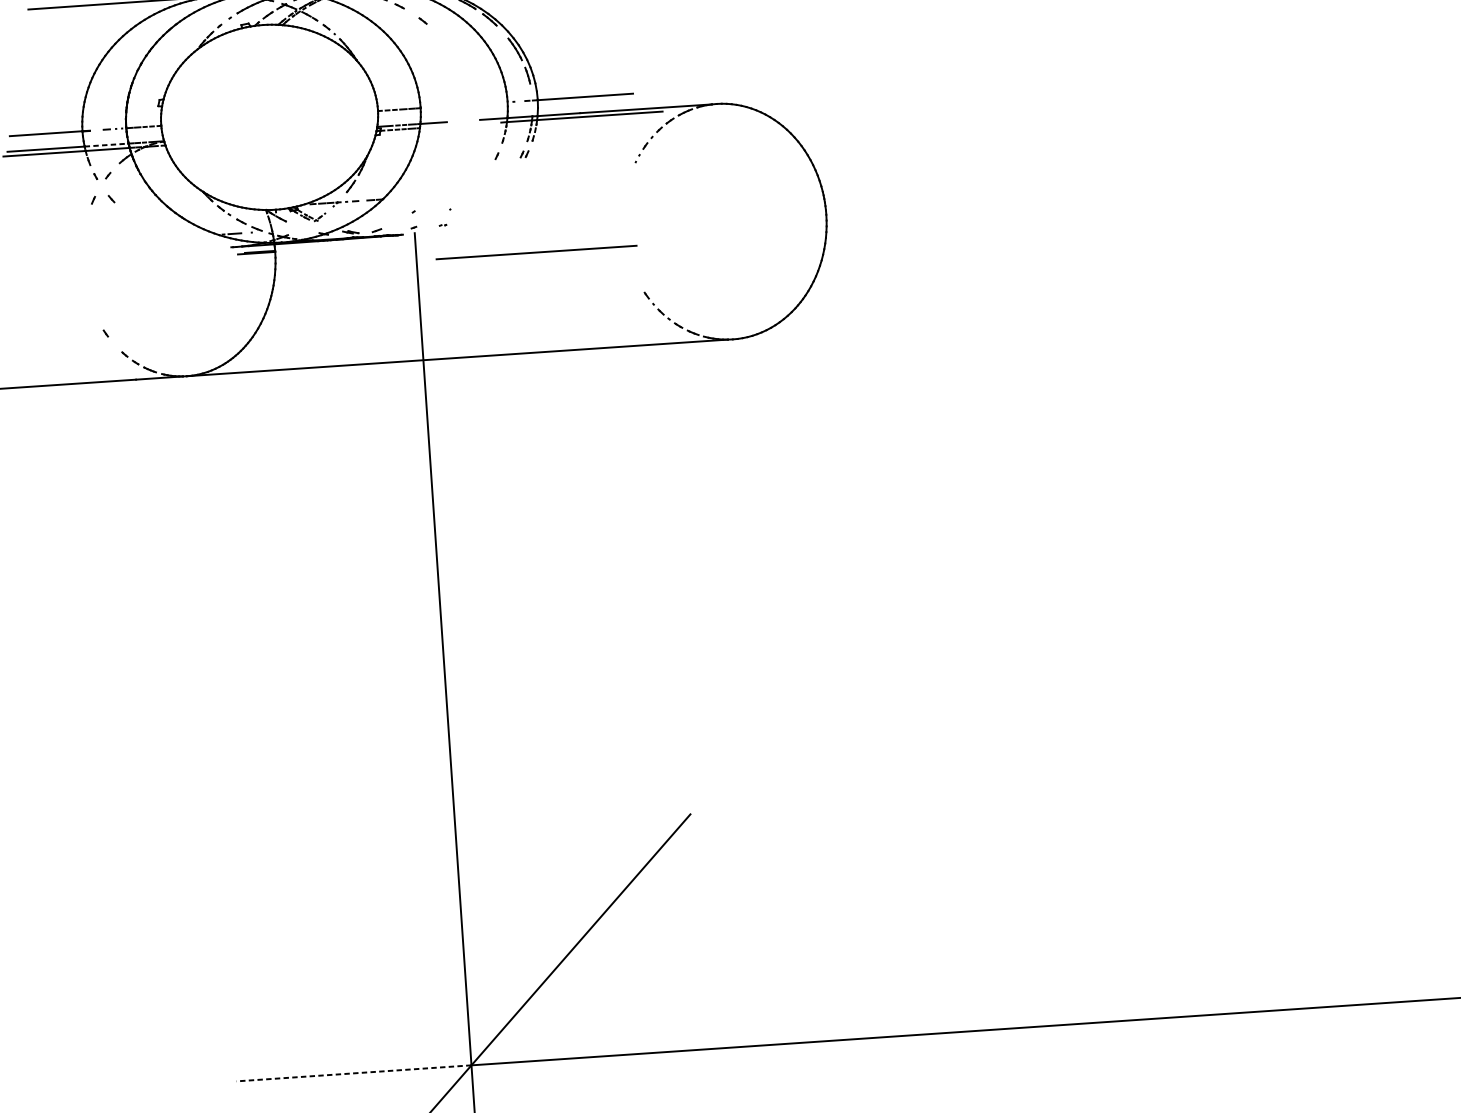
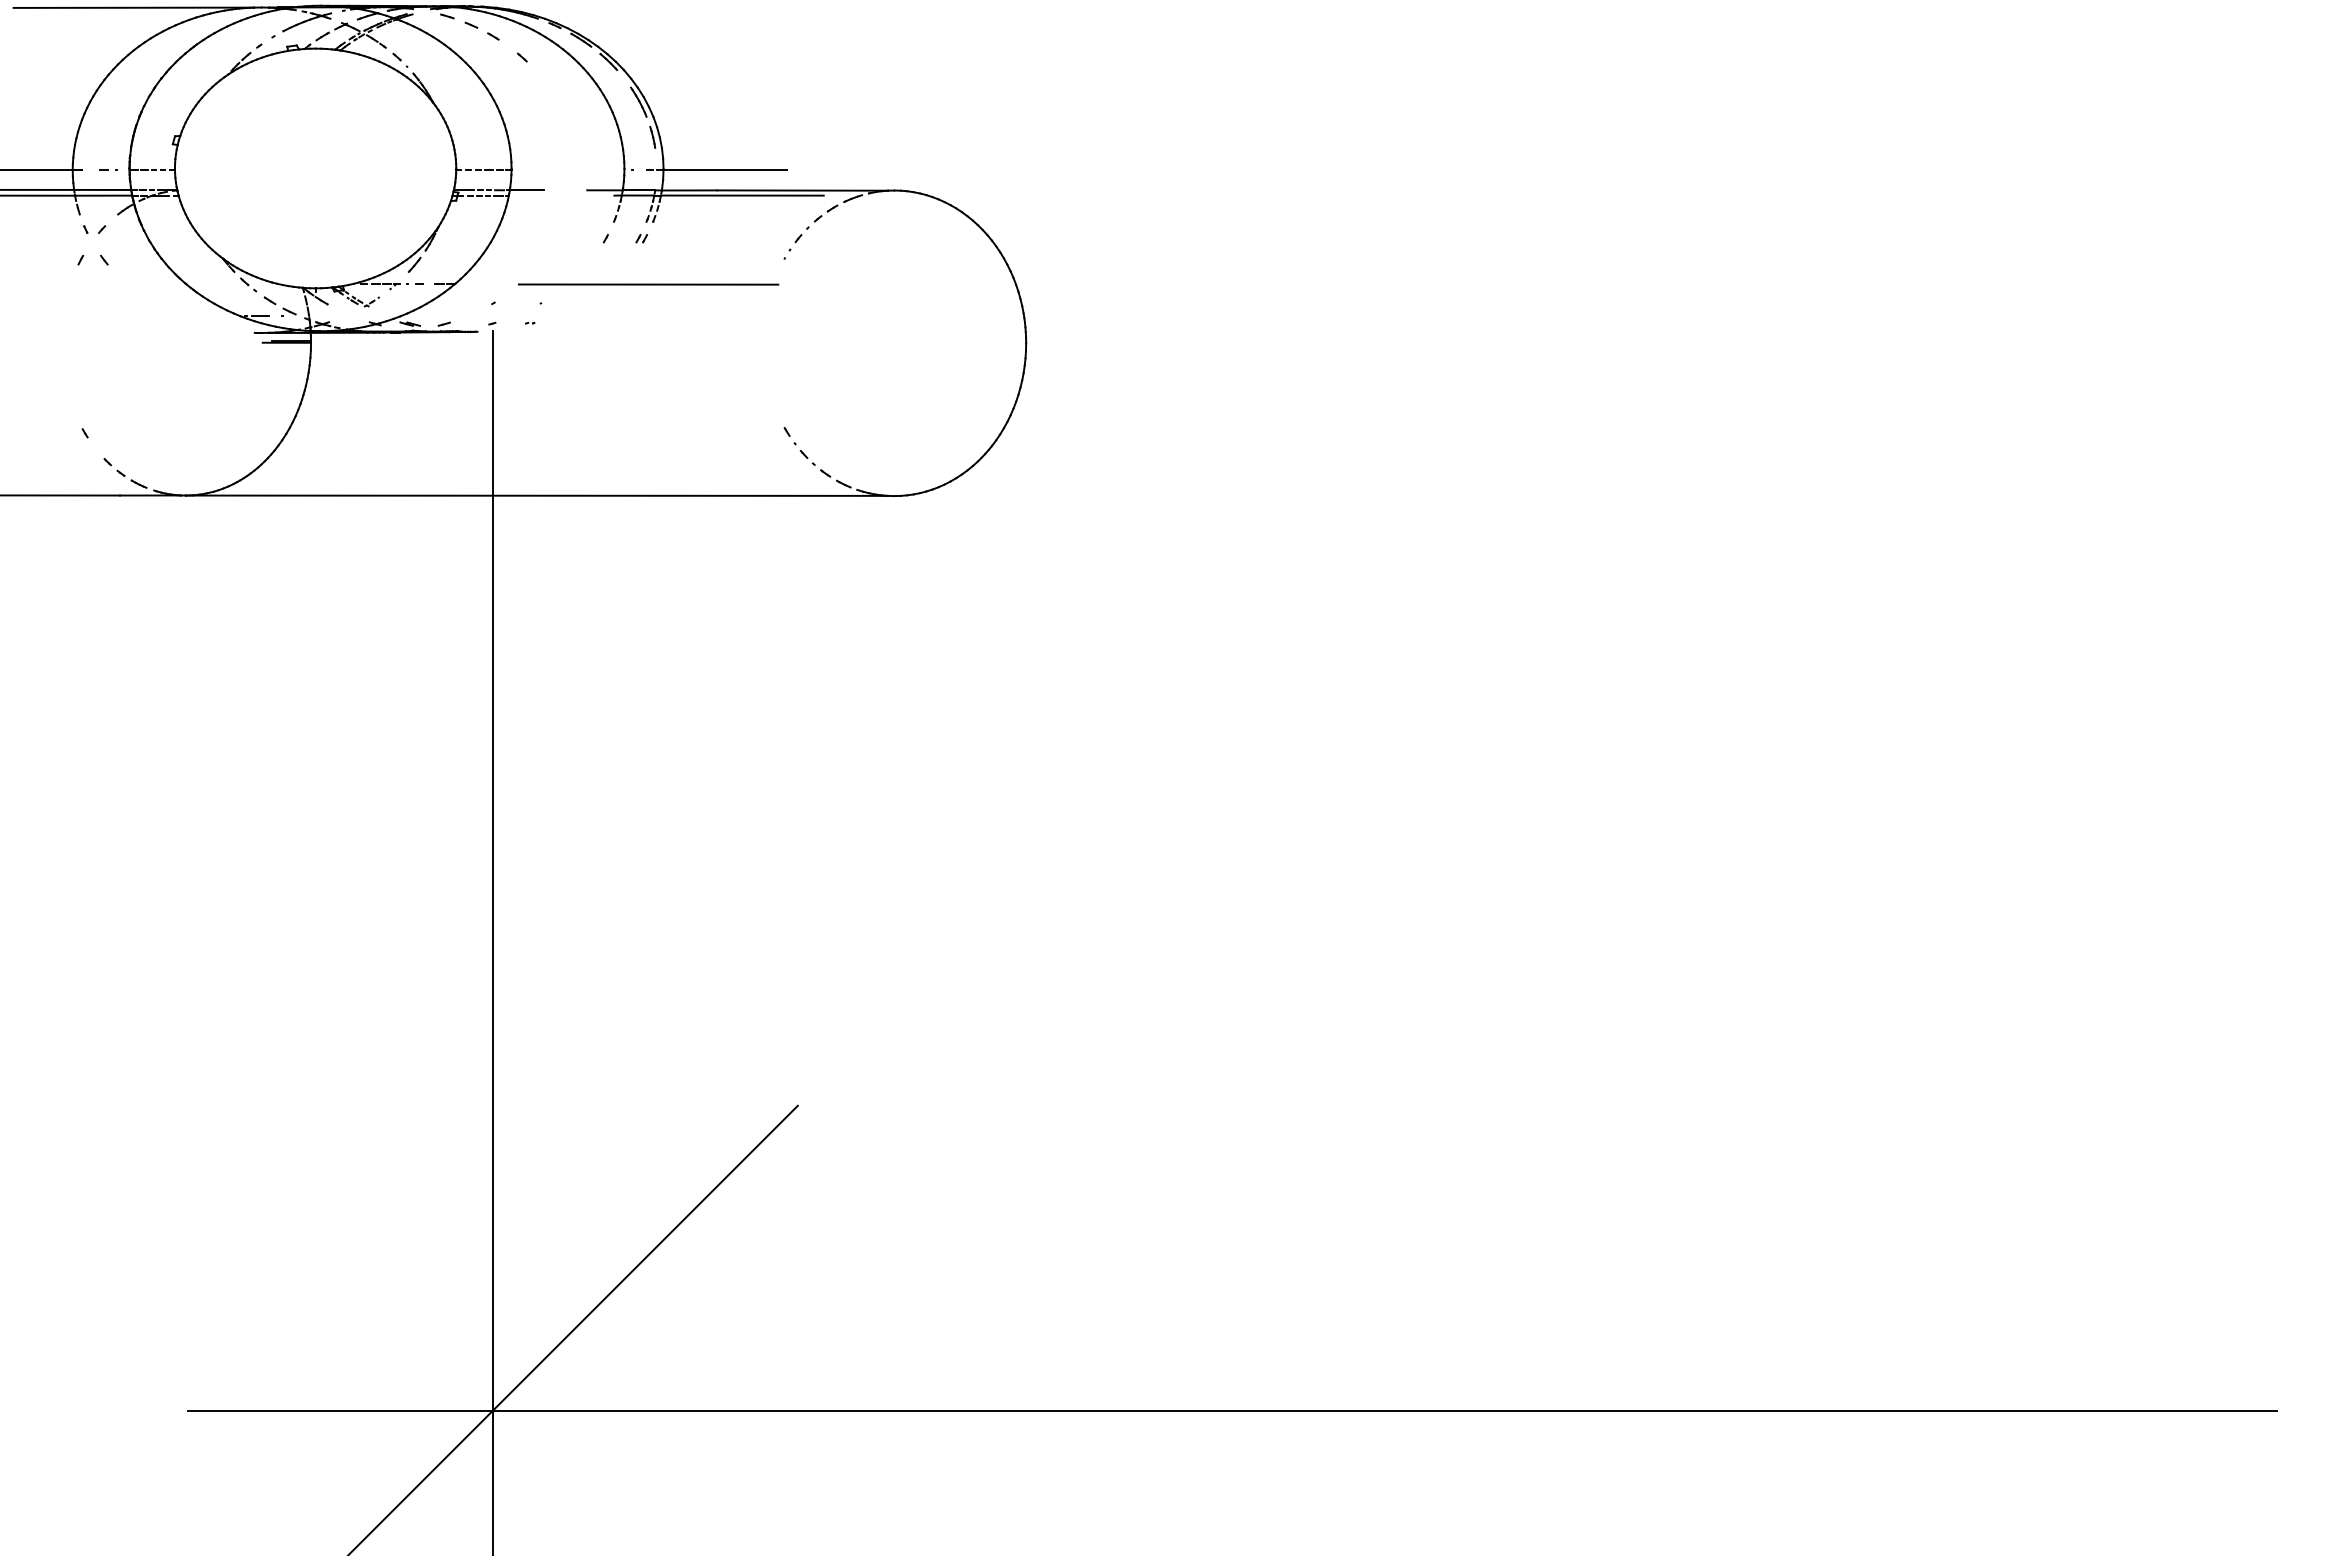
line: (107, 144) -> (103, 189), dashed -> solid
line: (536, 252) -> (648, 284), moved
line: (353, 1073) -> (339, 1410), dashed -> solid

